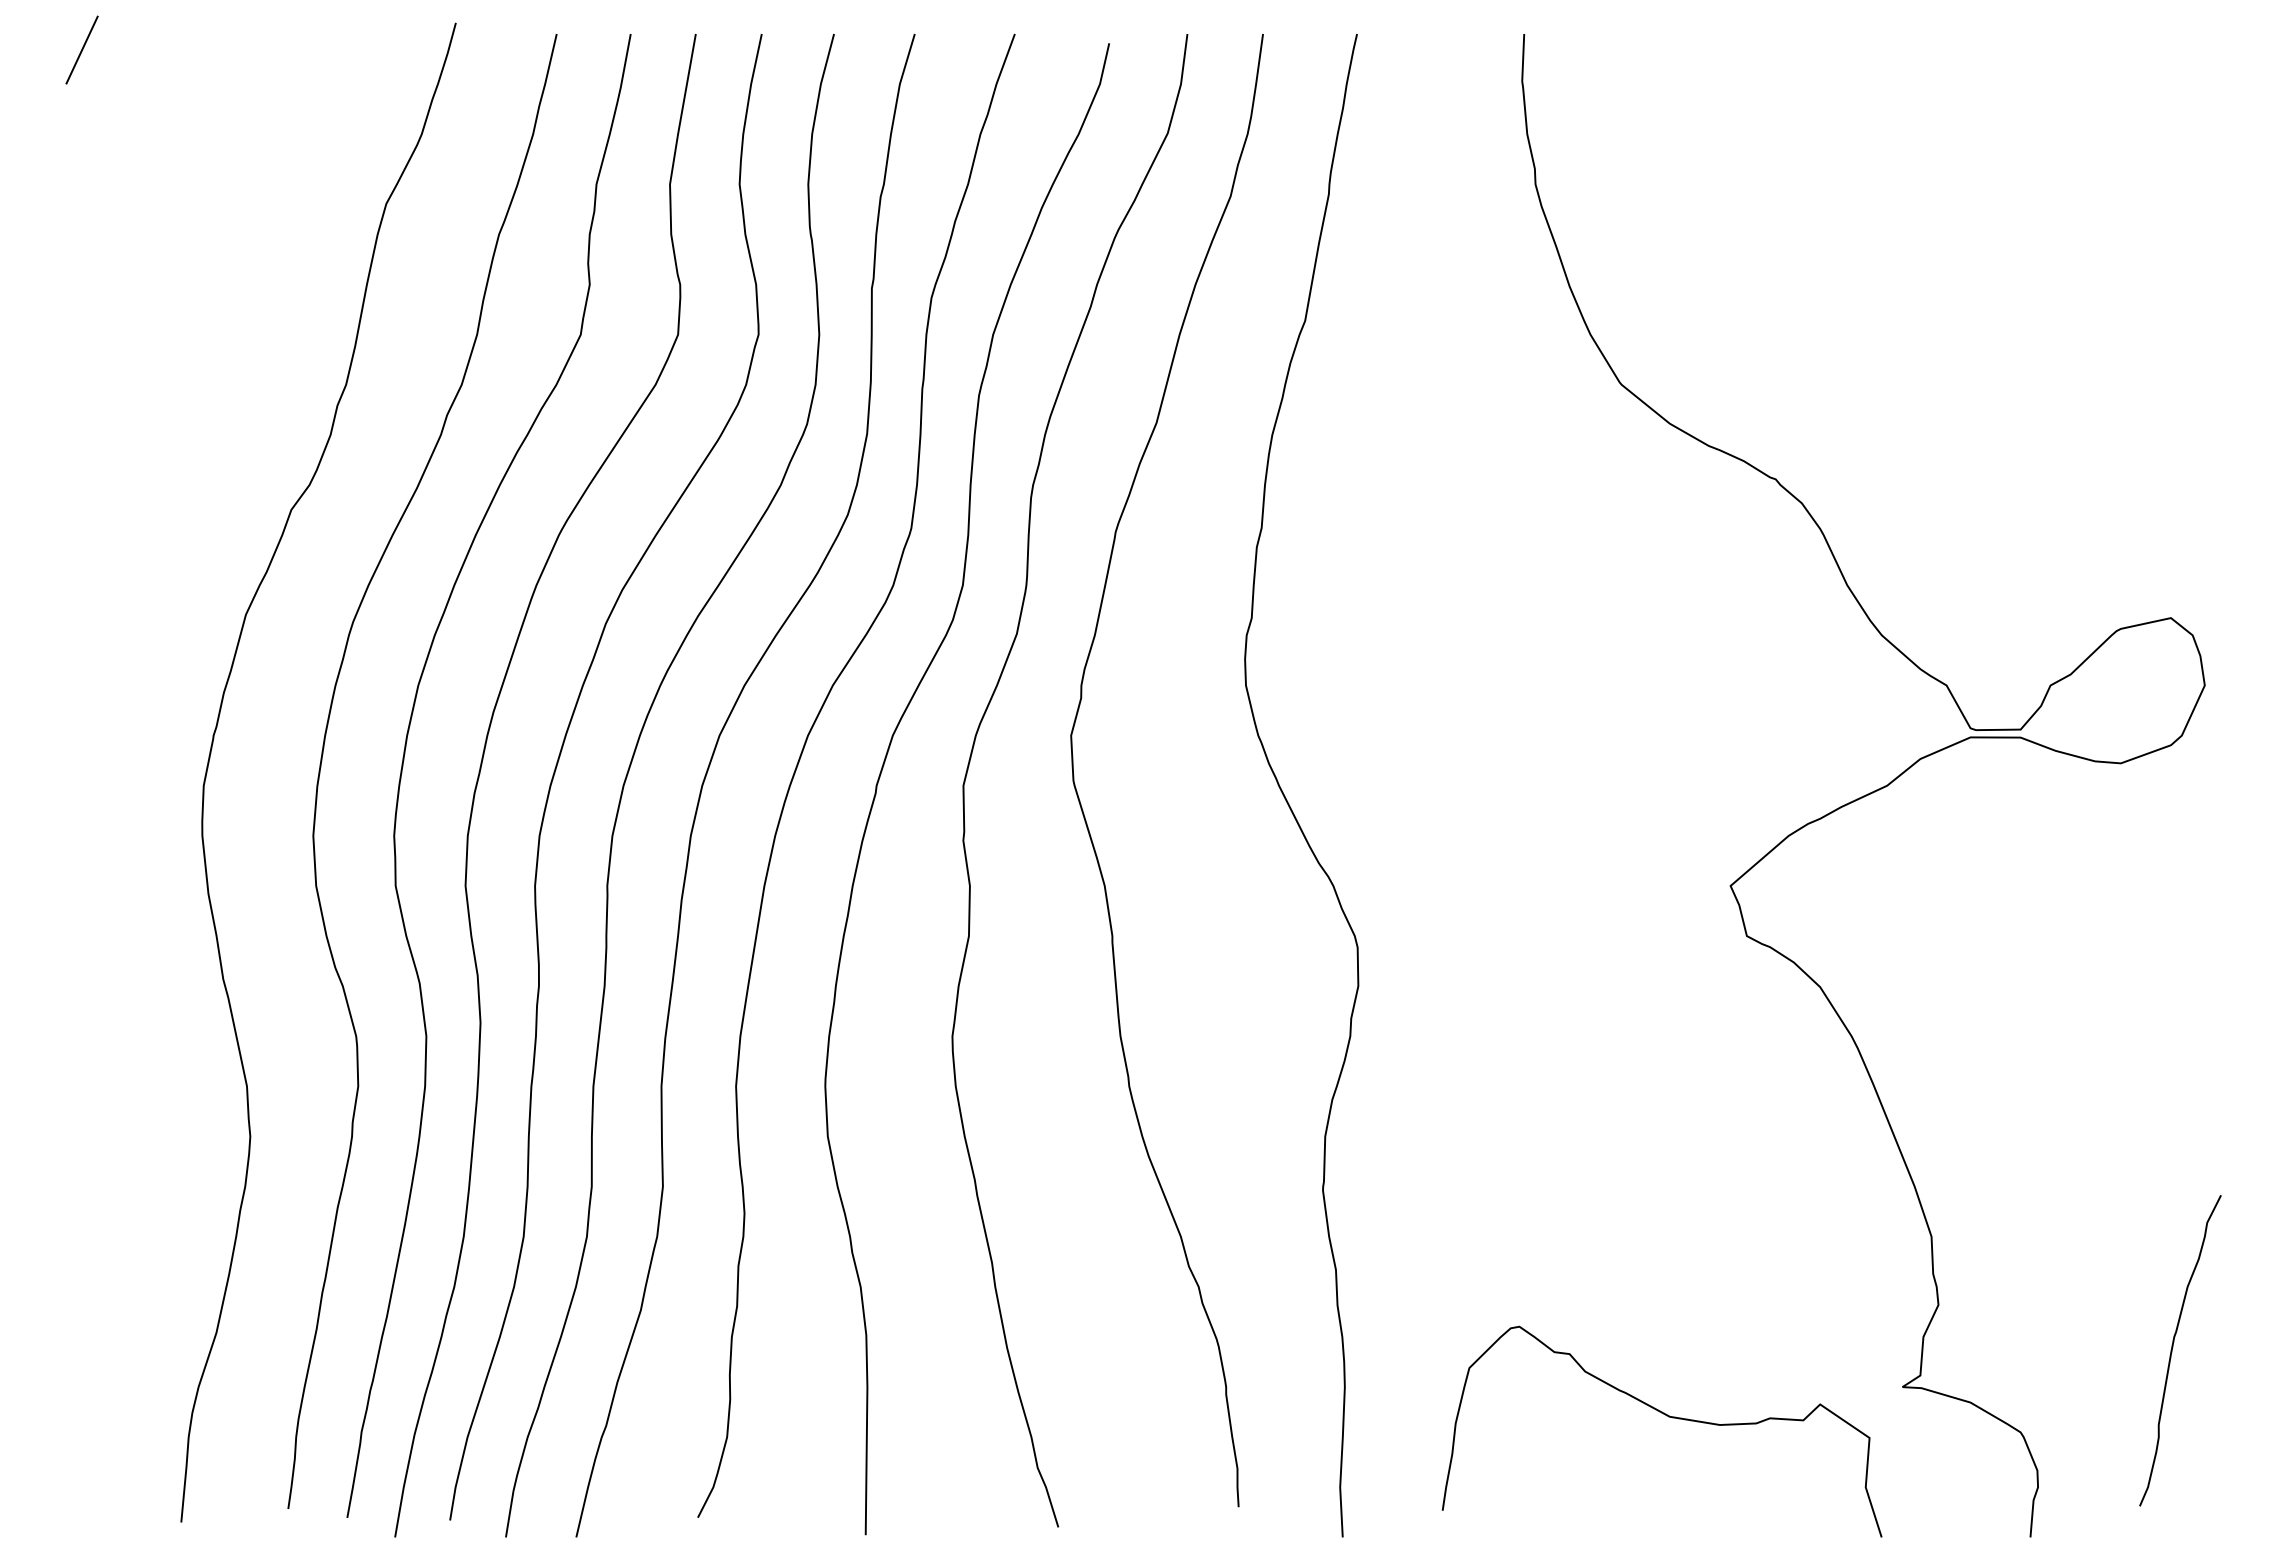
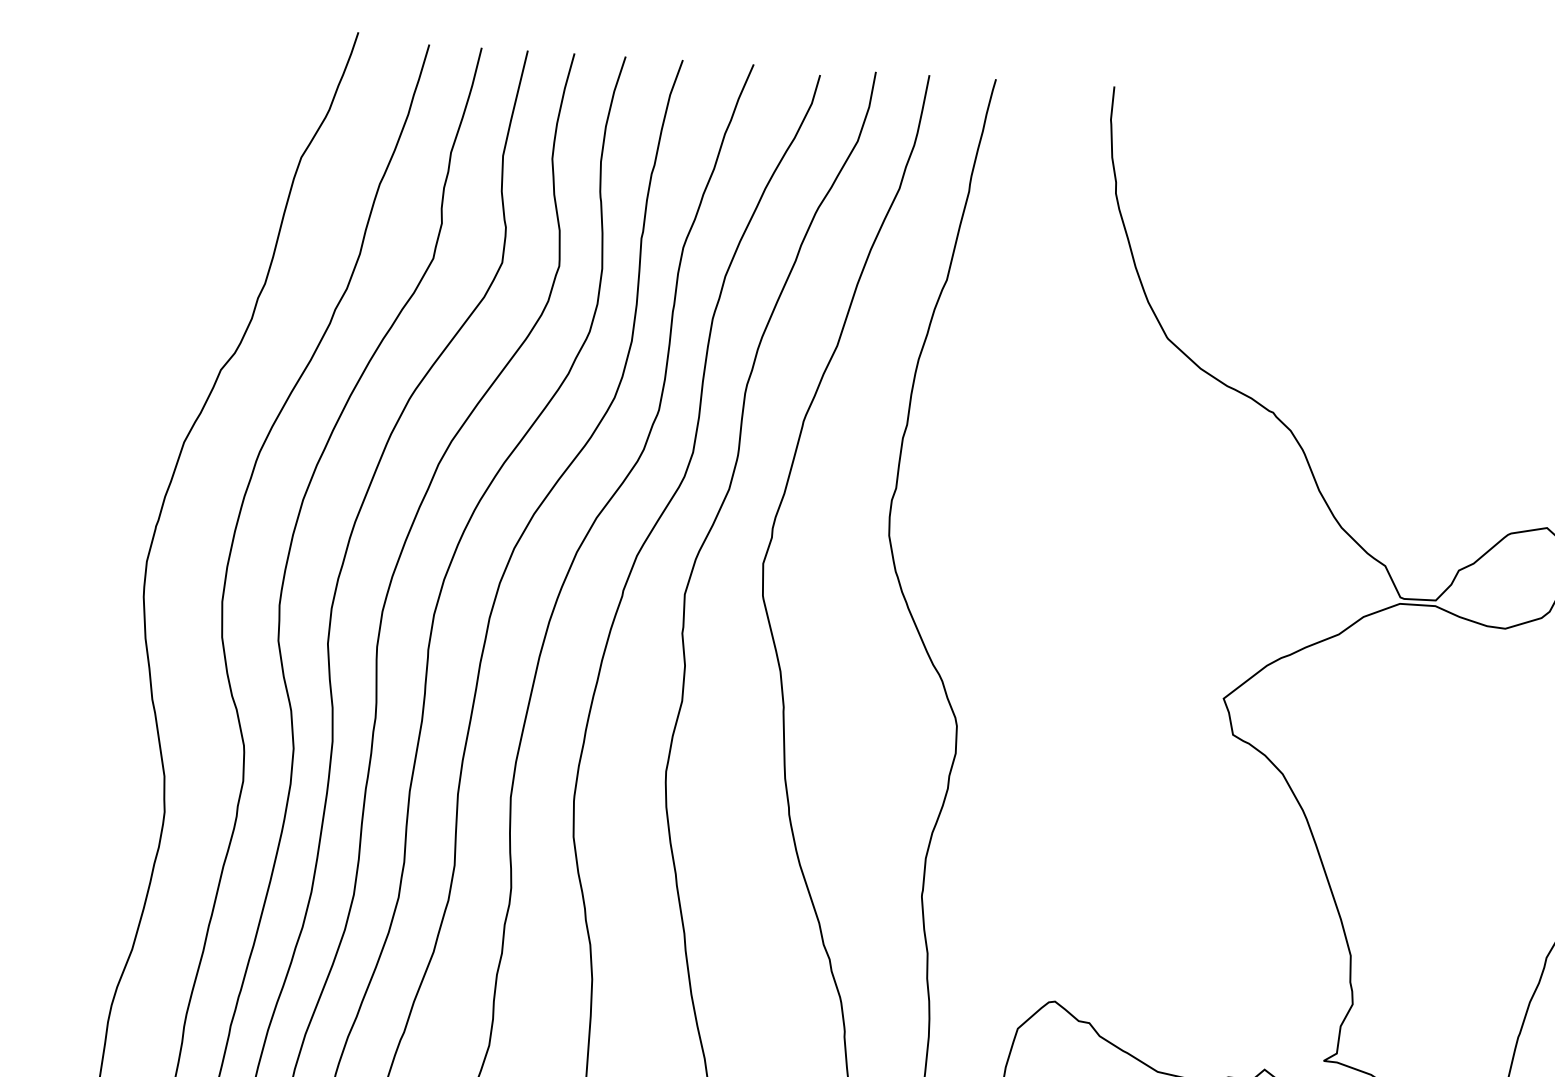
line: (81, 49) -> (92, 34), removed

